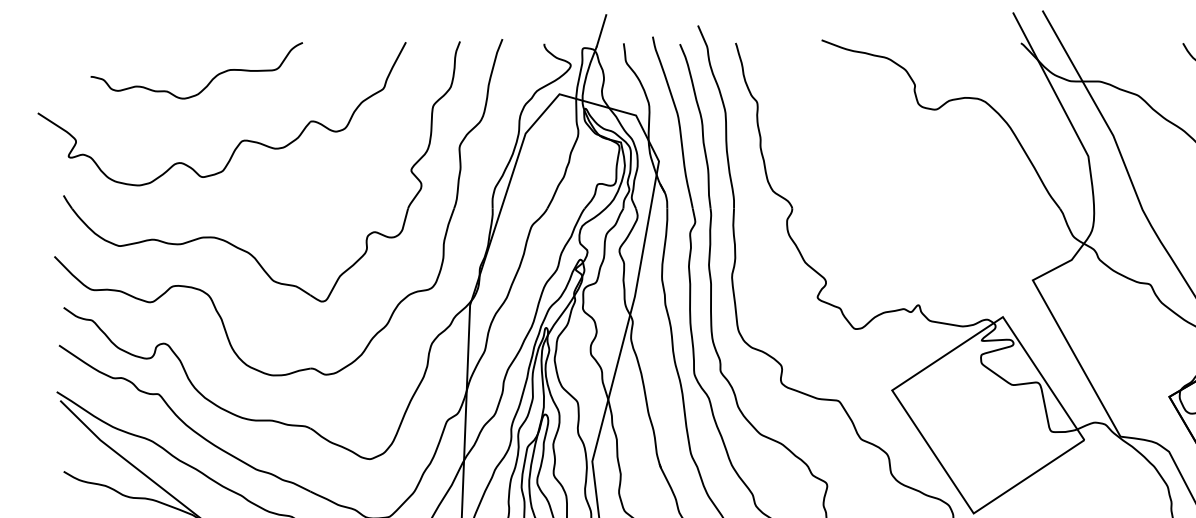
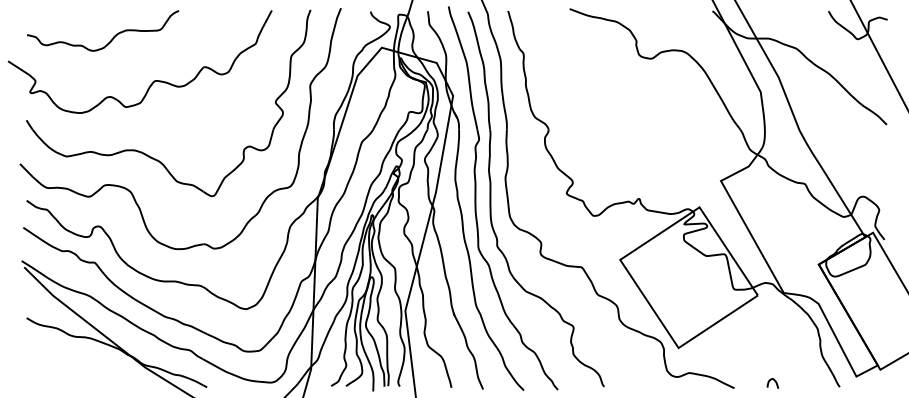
curve: (210, 79) -> (112, 37), moved

